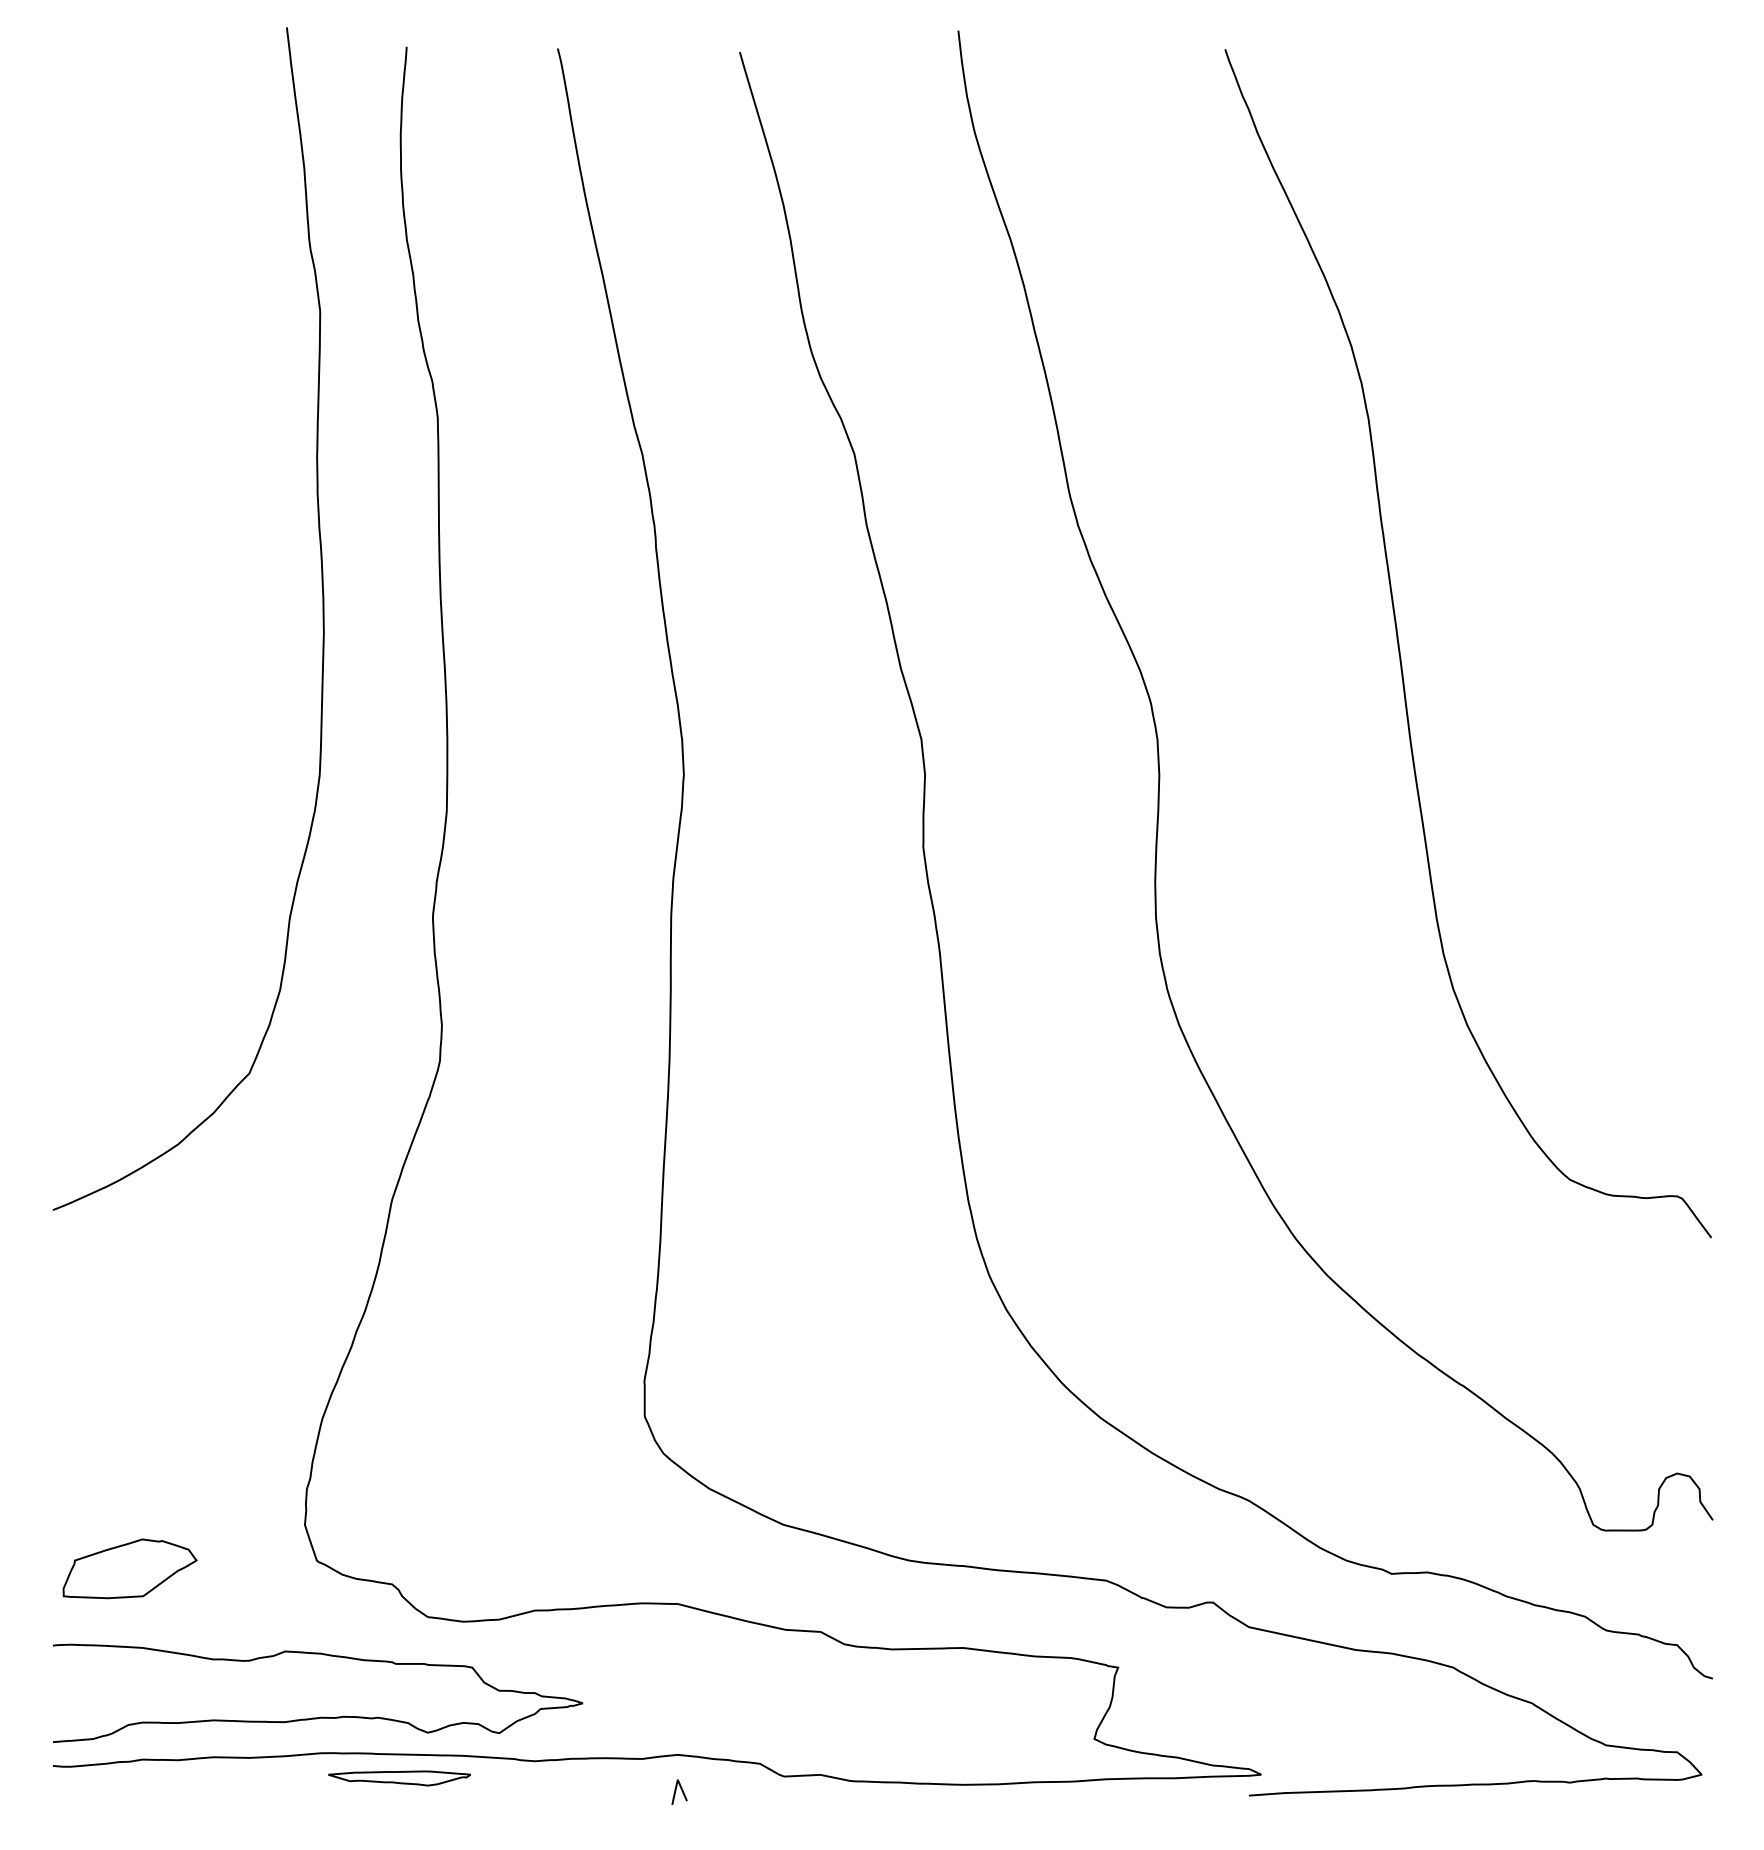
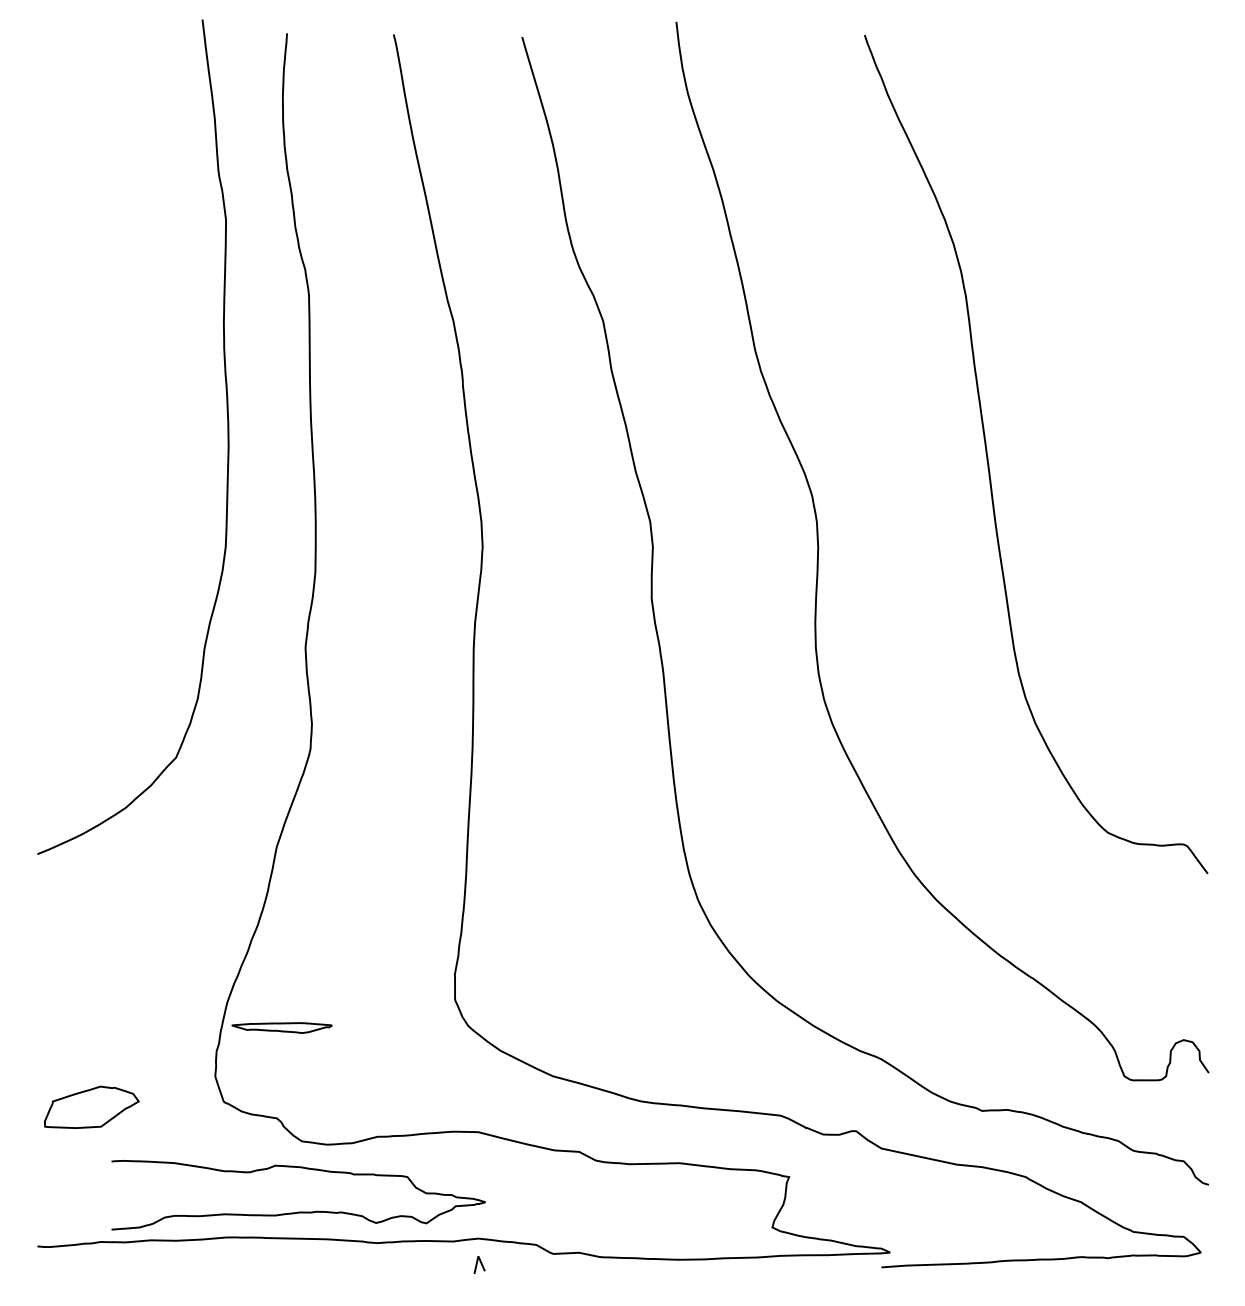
curve: (320, 1716) -> (300, 1211), moved
part: (399, 1778) -> (281, 1028), moved

